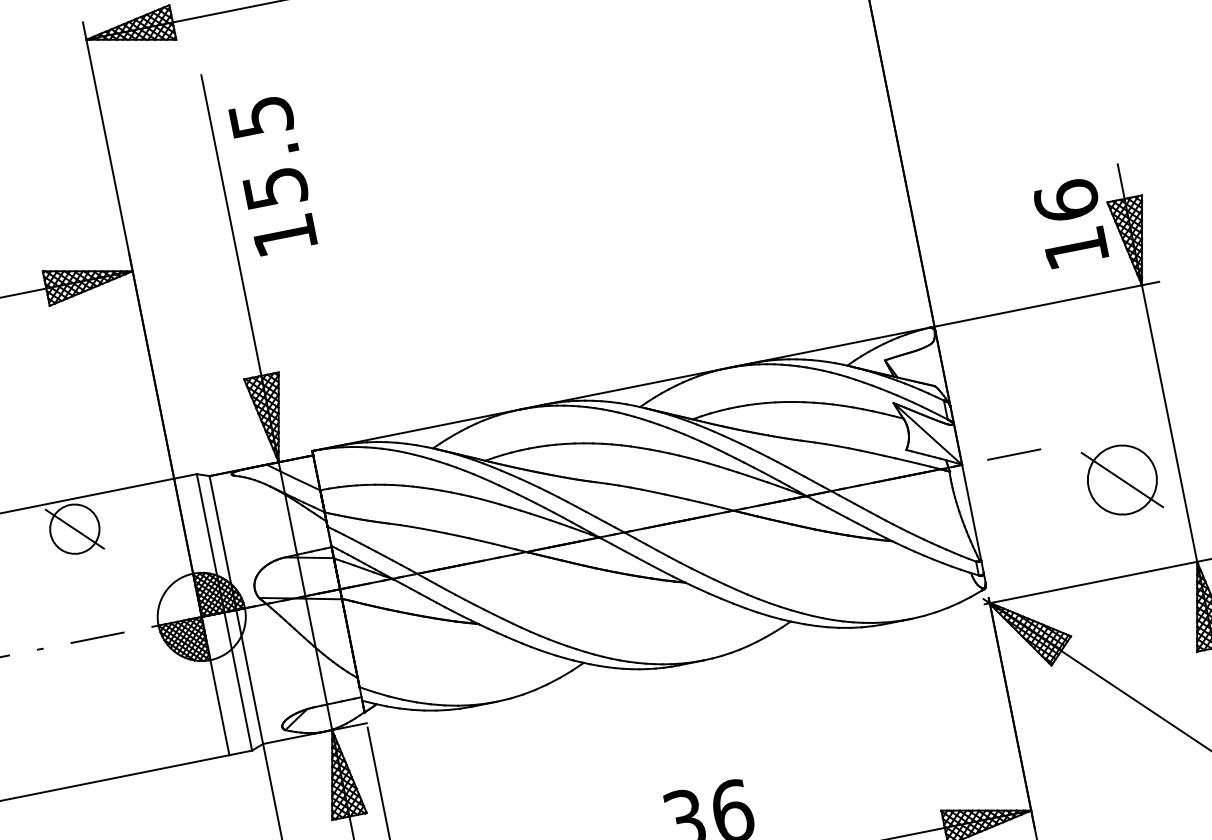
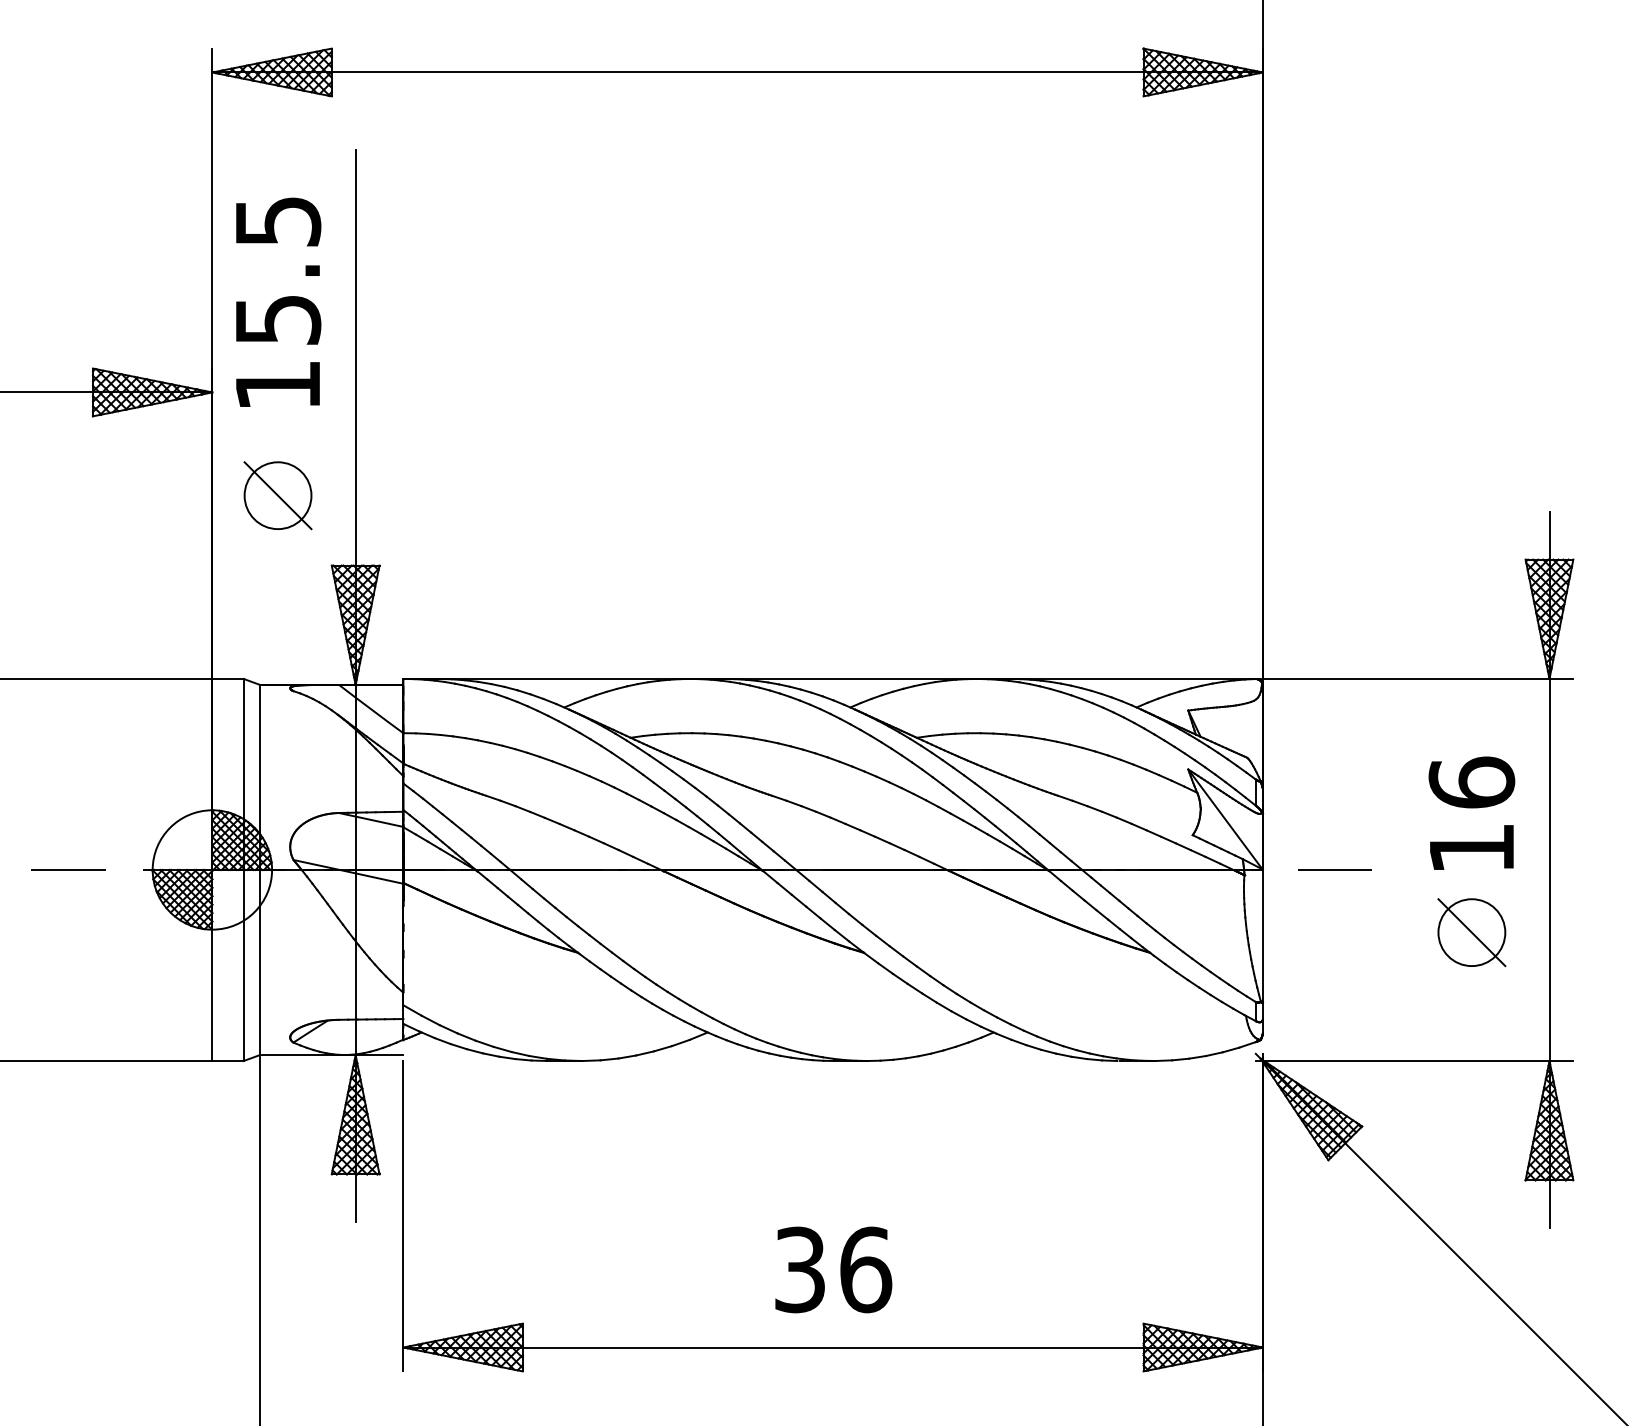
text: (273, 174) -> (278, 301), moved
text: (1070, 222) -> (1471, 812), moved
part: (1122, 480) -> (1471, 932), size x0.71
part: (74, 529) -> (277, 495), moved

